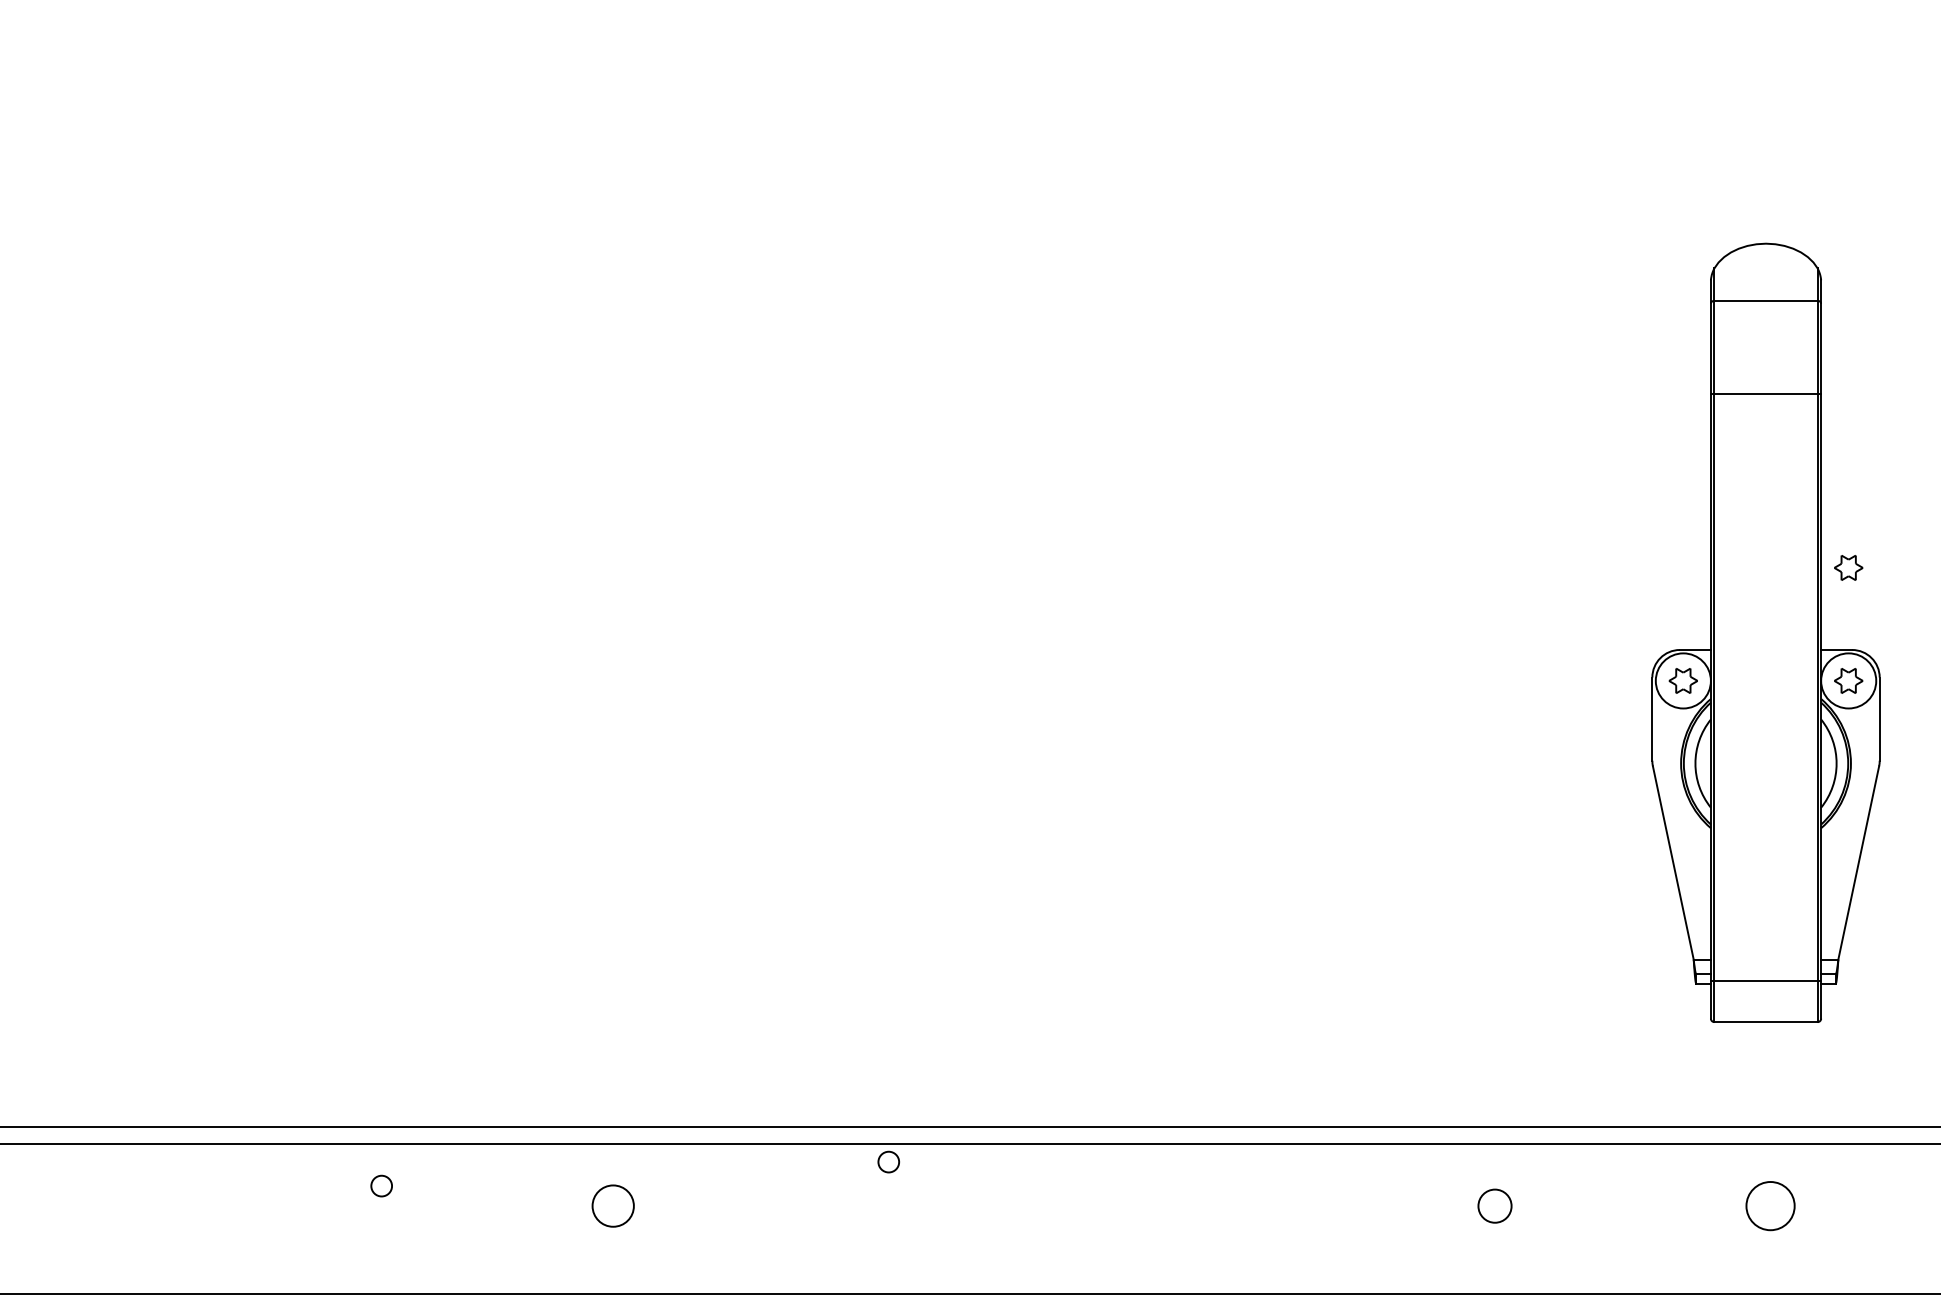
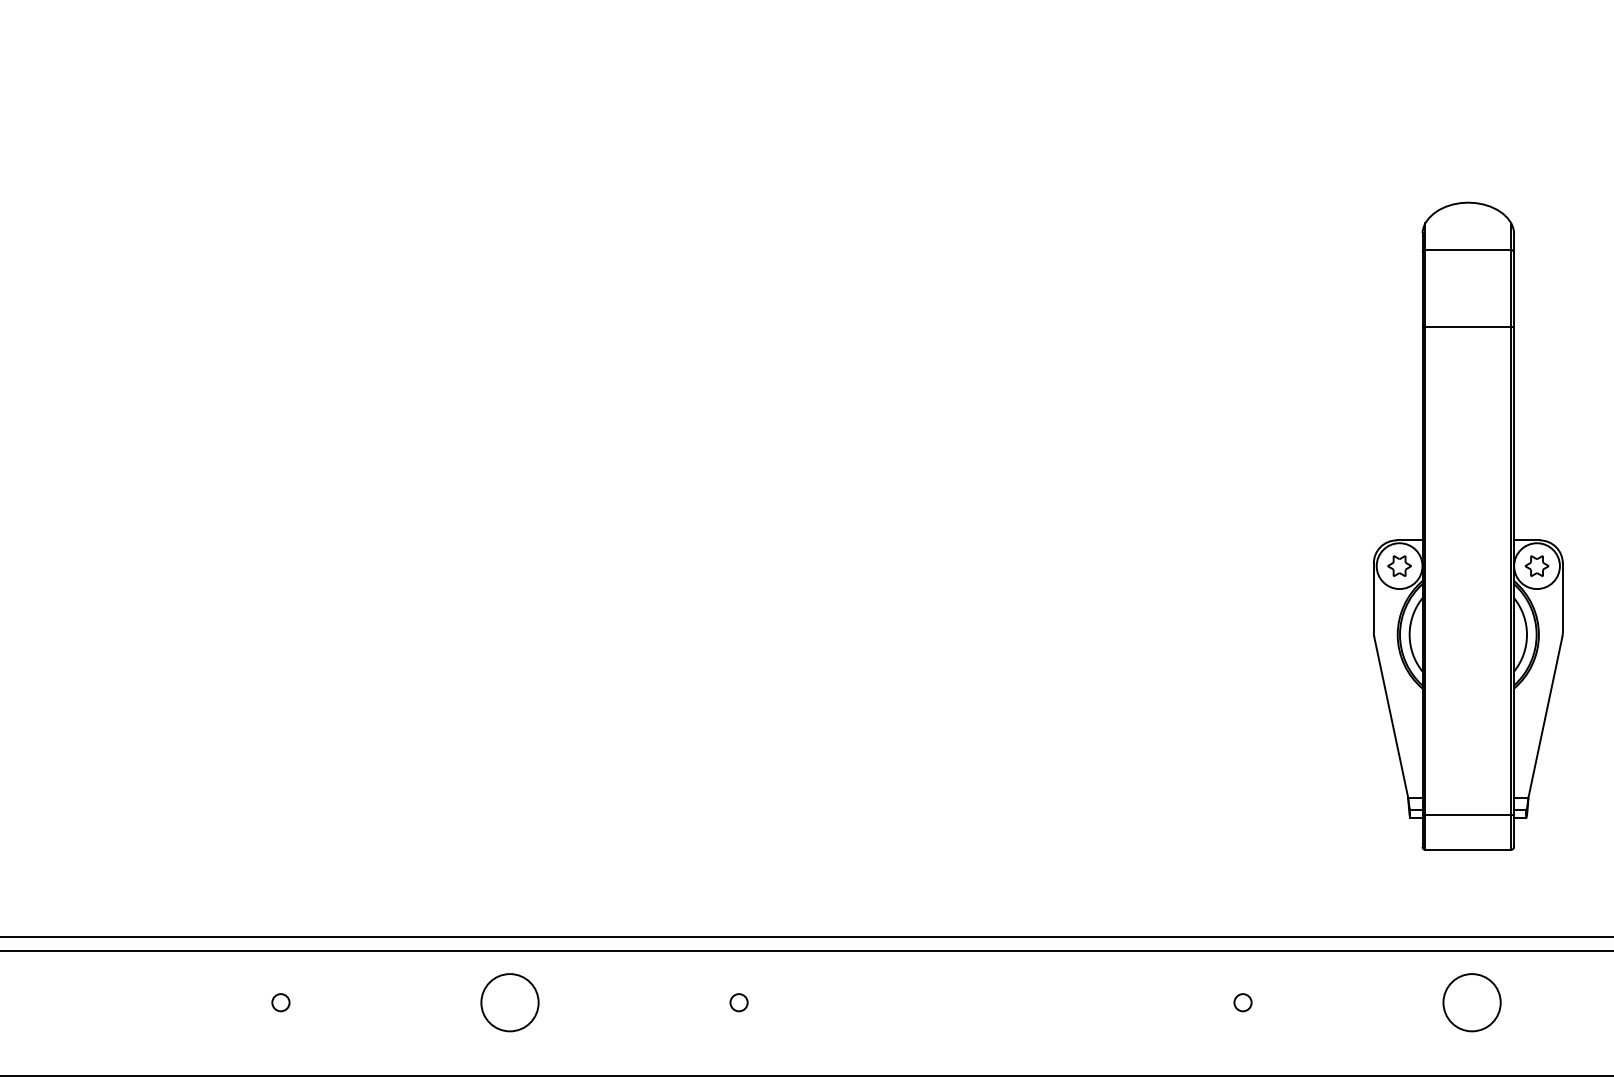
part: (1848, 567) -> (1536, 471), removed
circle: (888, 1161) -> (738, 1002), moved
circle: (381, 1185) -> (280, 1002), moved
circle: (612, 1205) -> (509, 1002), size x1.67
circle: (1494, 1205) -> (1242, 1002), size x0.62
circle: (1770, 1205) -> (1472, 1002), size x1.43

